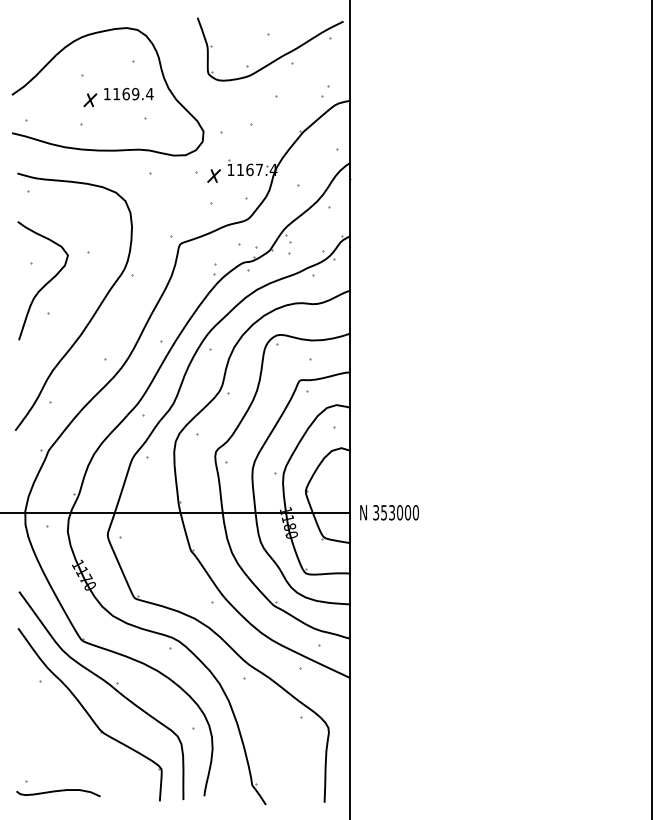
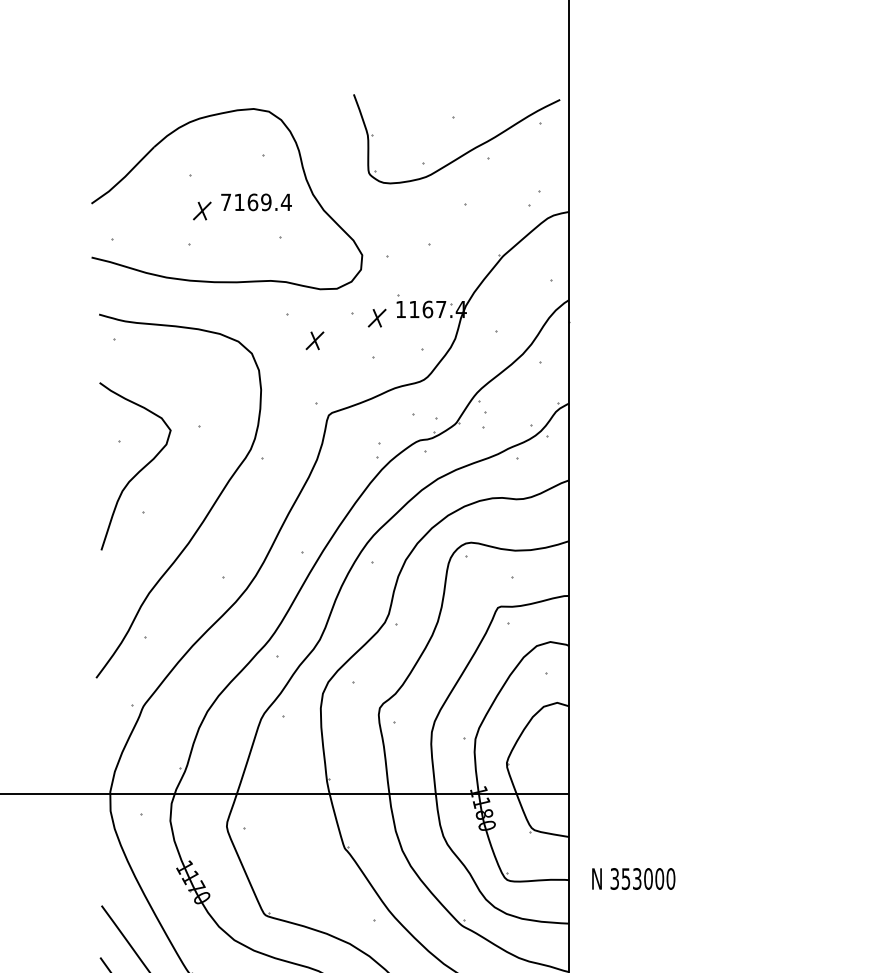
text: (106, 94) -> (225, 202), 1169.4 -> 7169.4
part: (169, 191) -> (314, 340), added
text: (389, 512) -> (633, 878), moved

